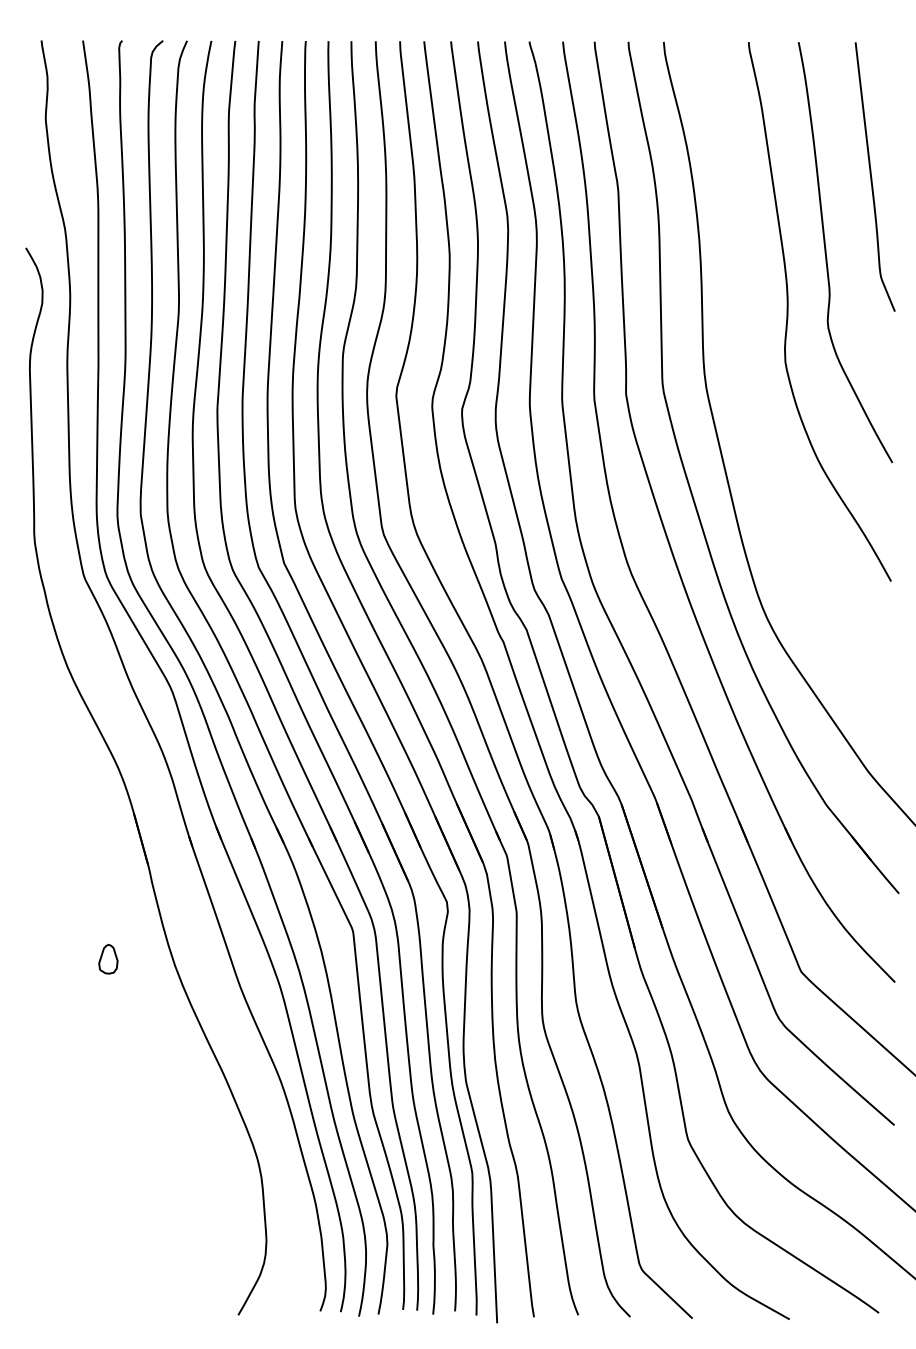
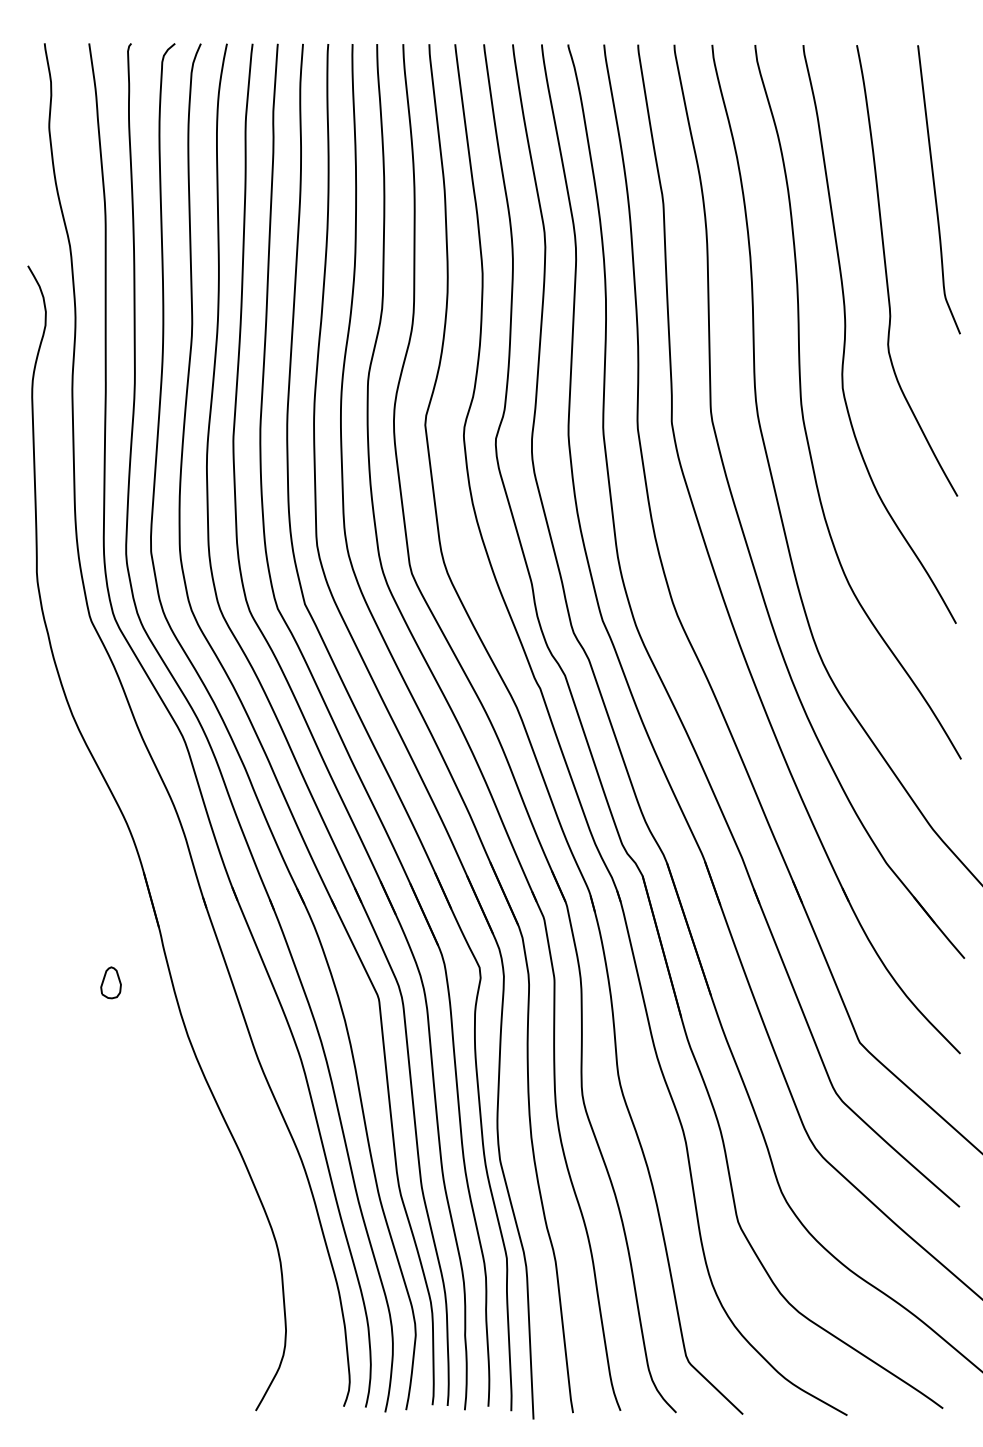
curve: (748, 379) -> (803, 407), added
part: (108, 958) -> (111, 982), moved

